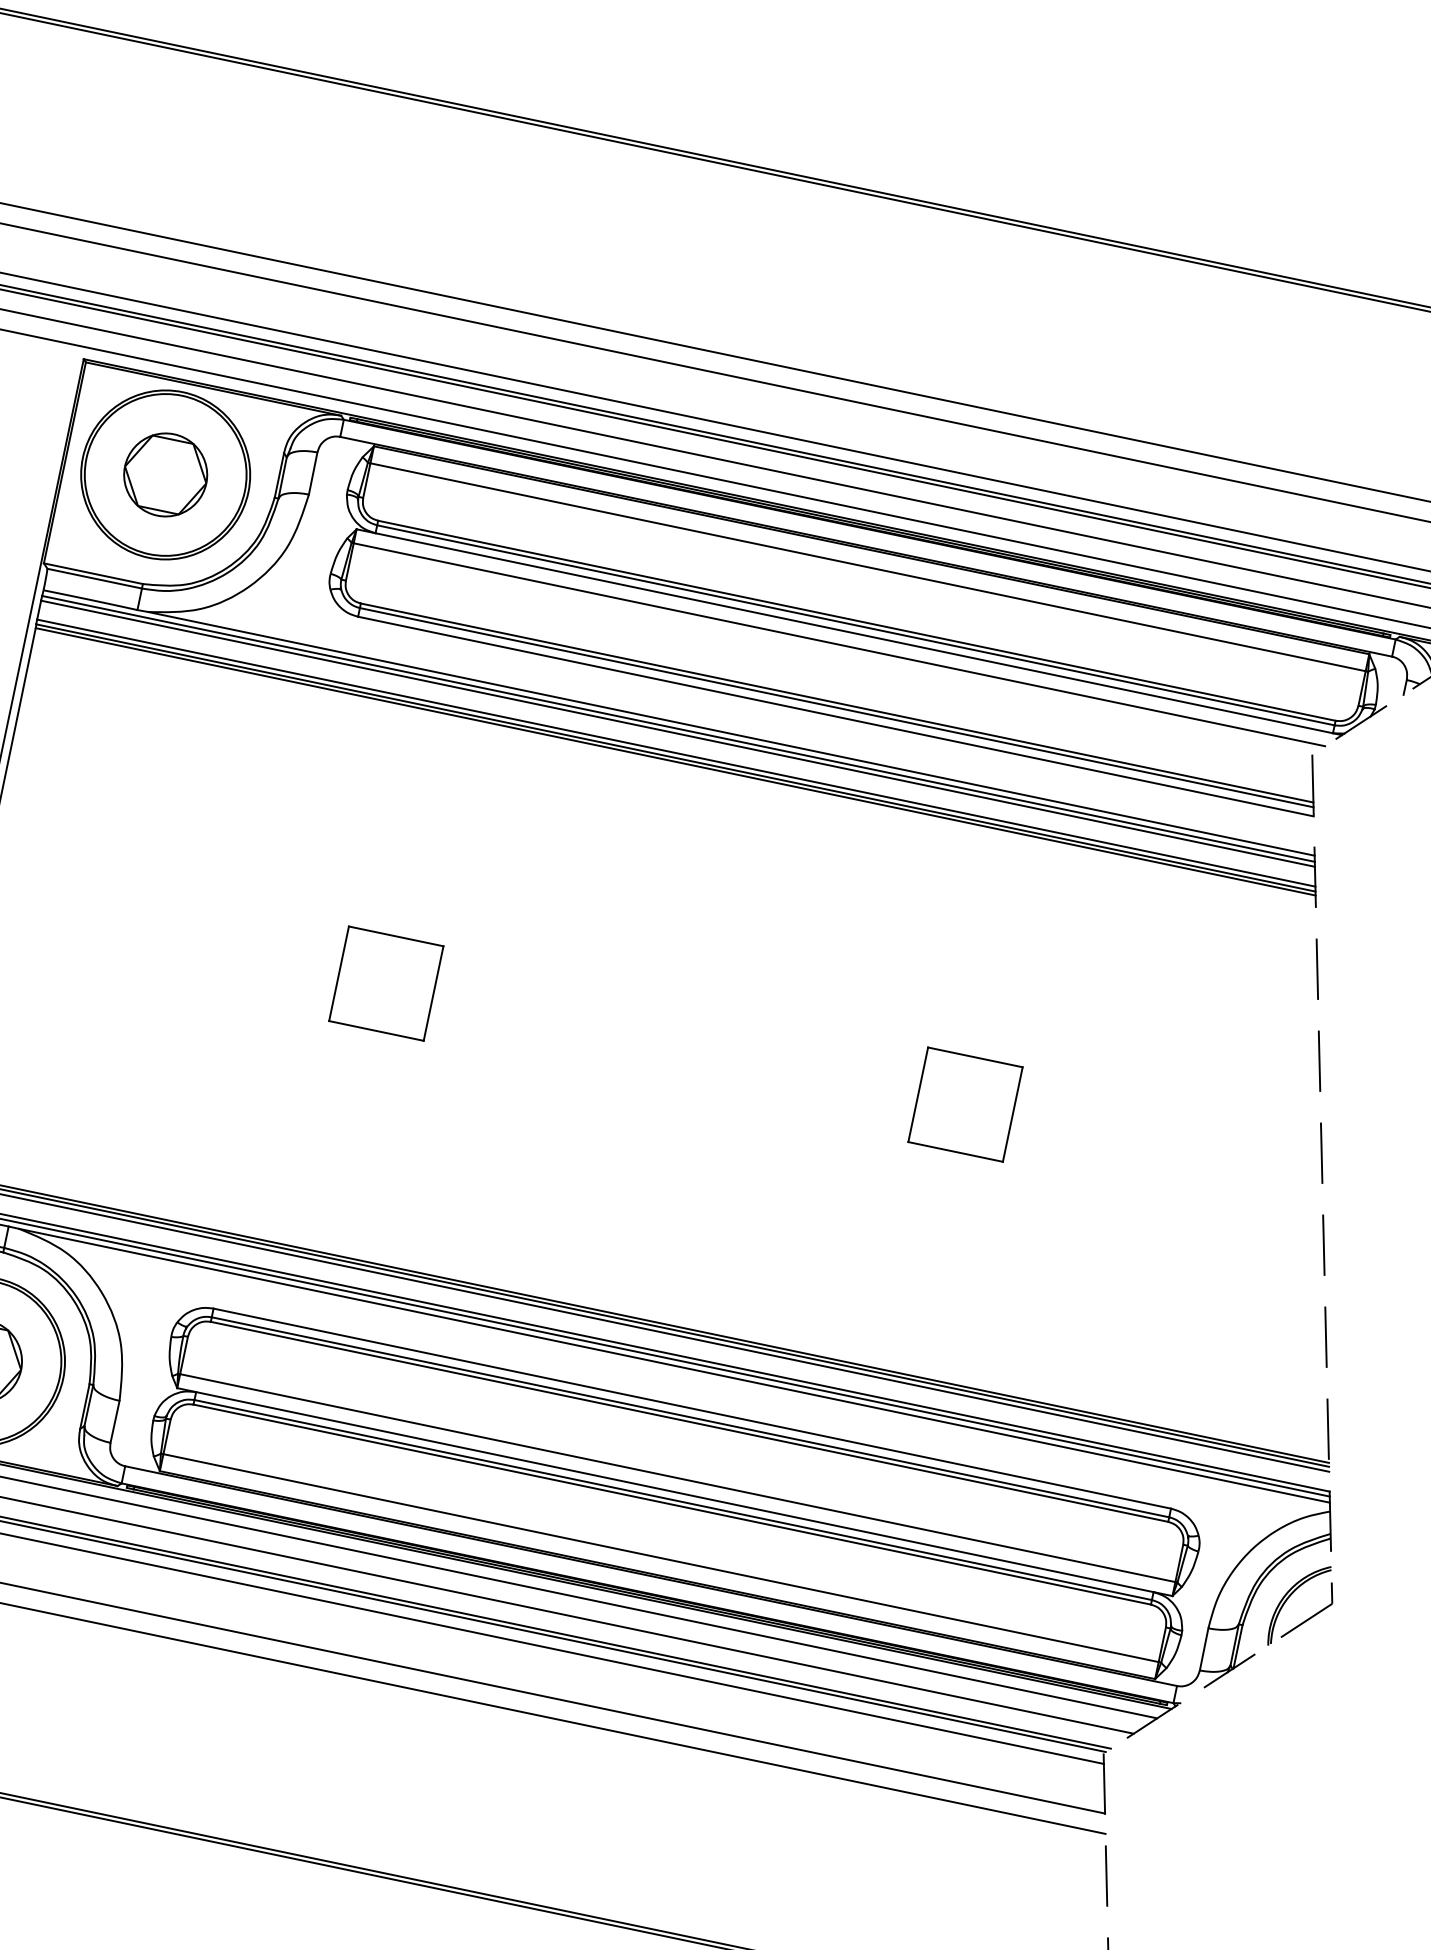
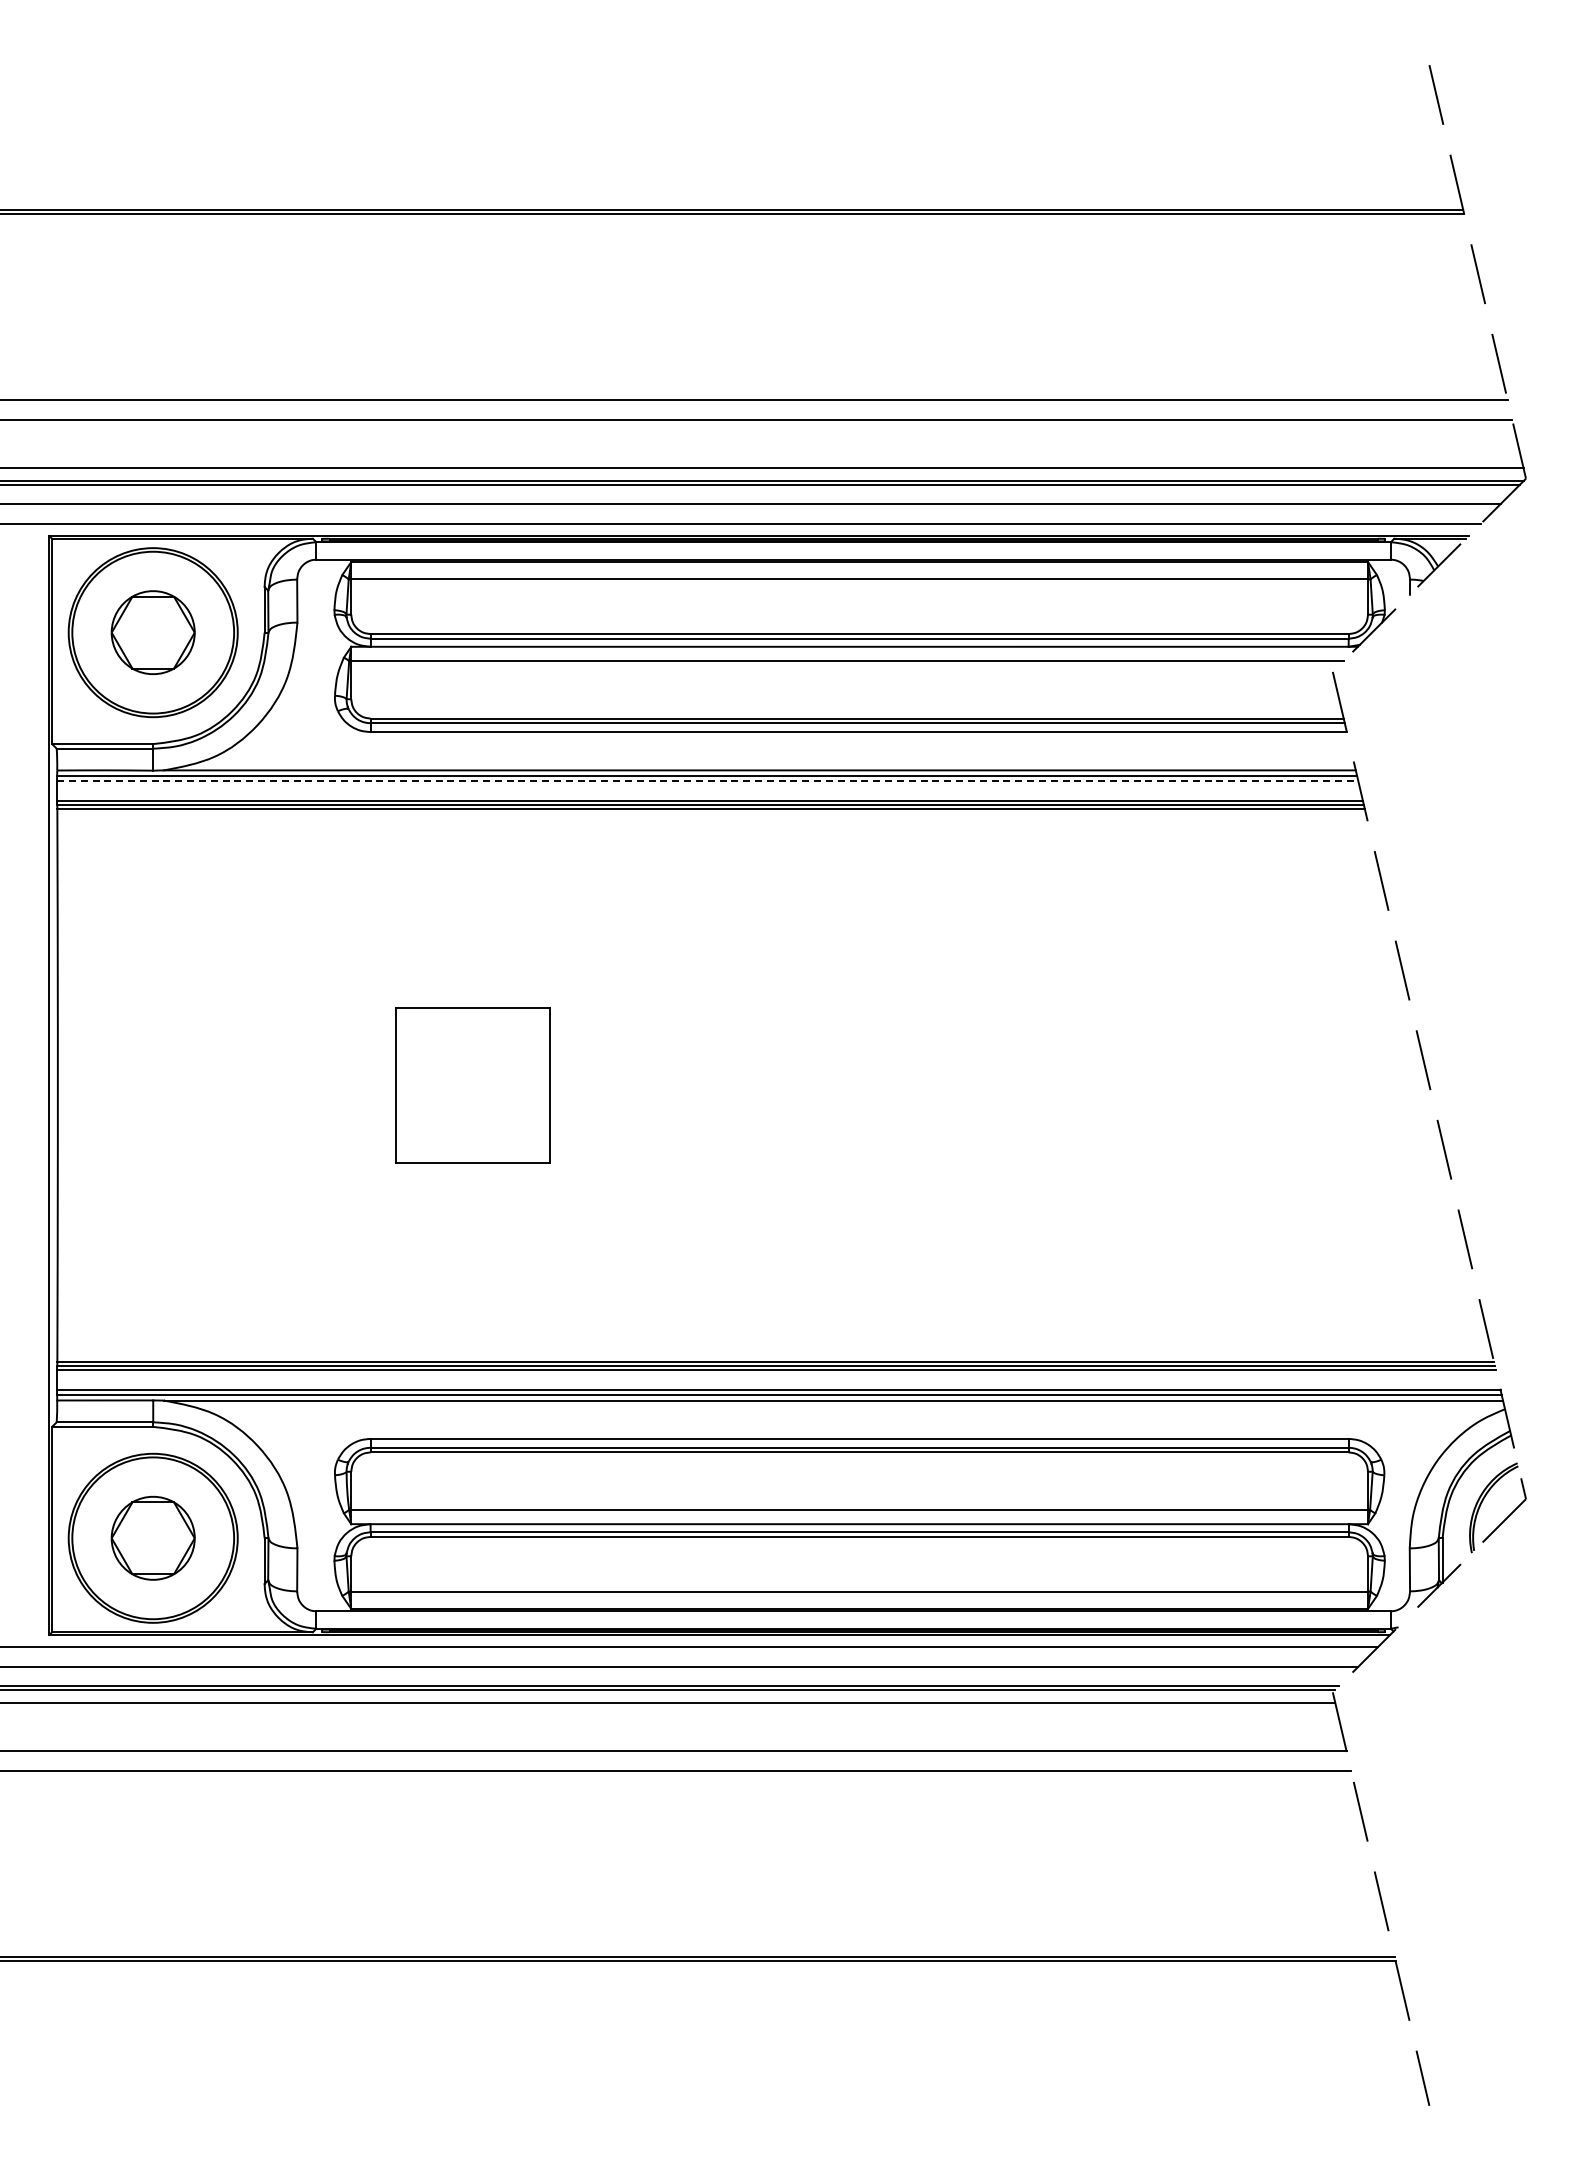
line: (677, 734) -> (707, 781), solid -> dashed
part: (386, 983) -> (473, 1085), size x1.6
part: (965, 1104) -> (1064, 1085), removed

